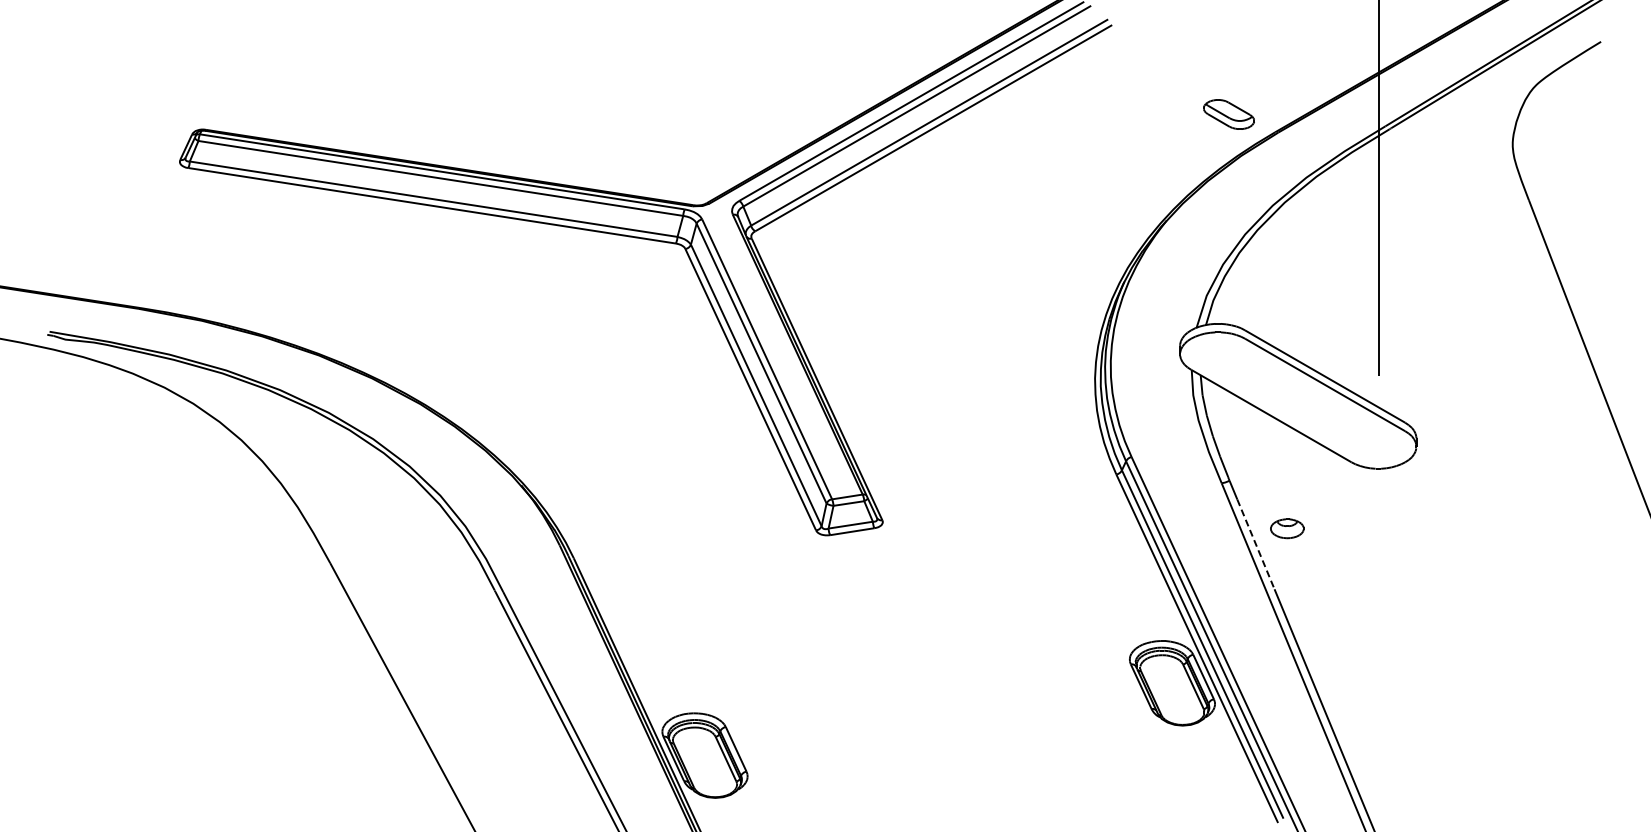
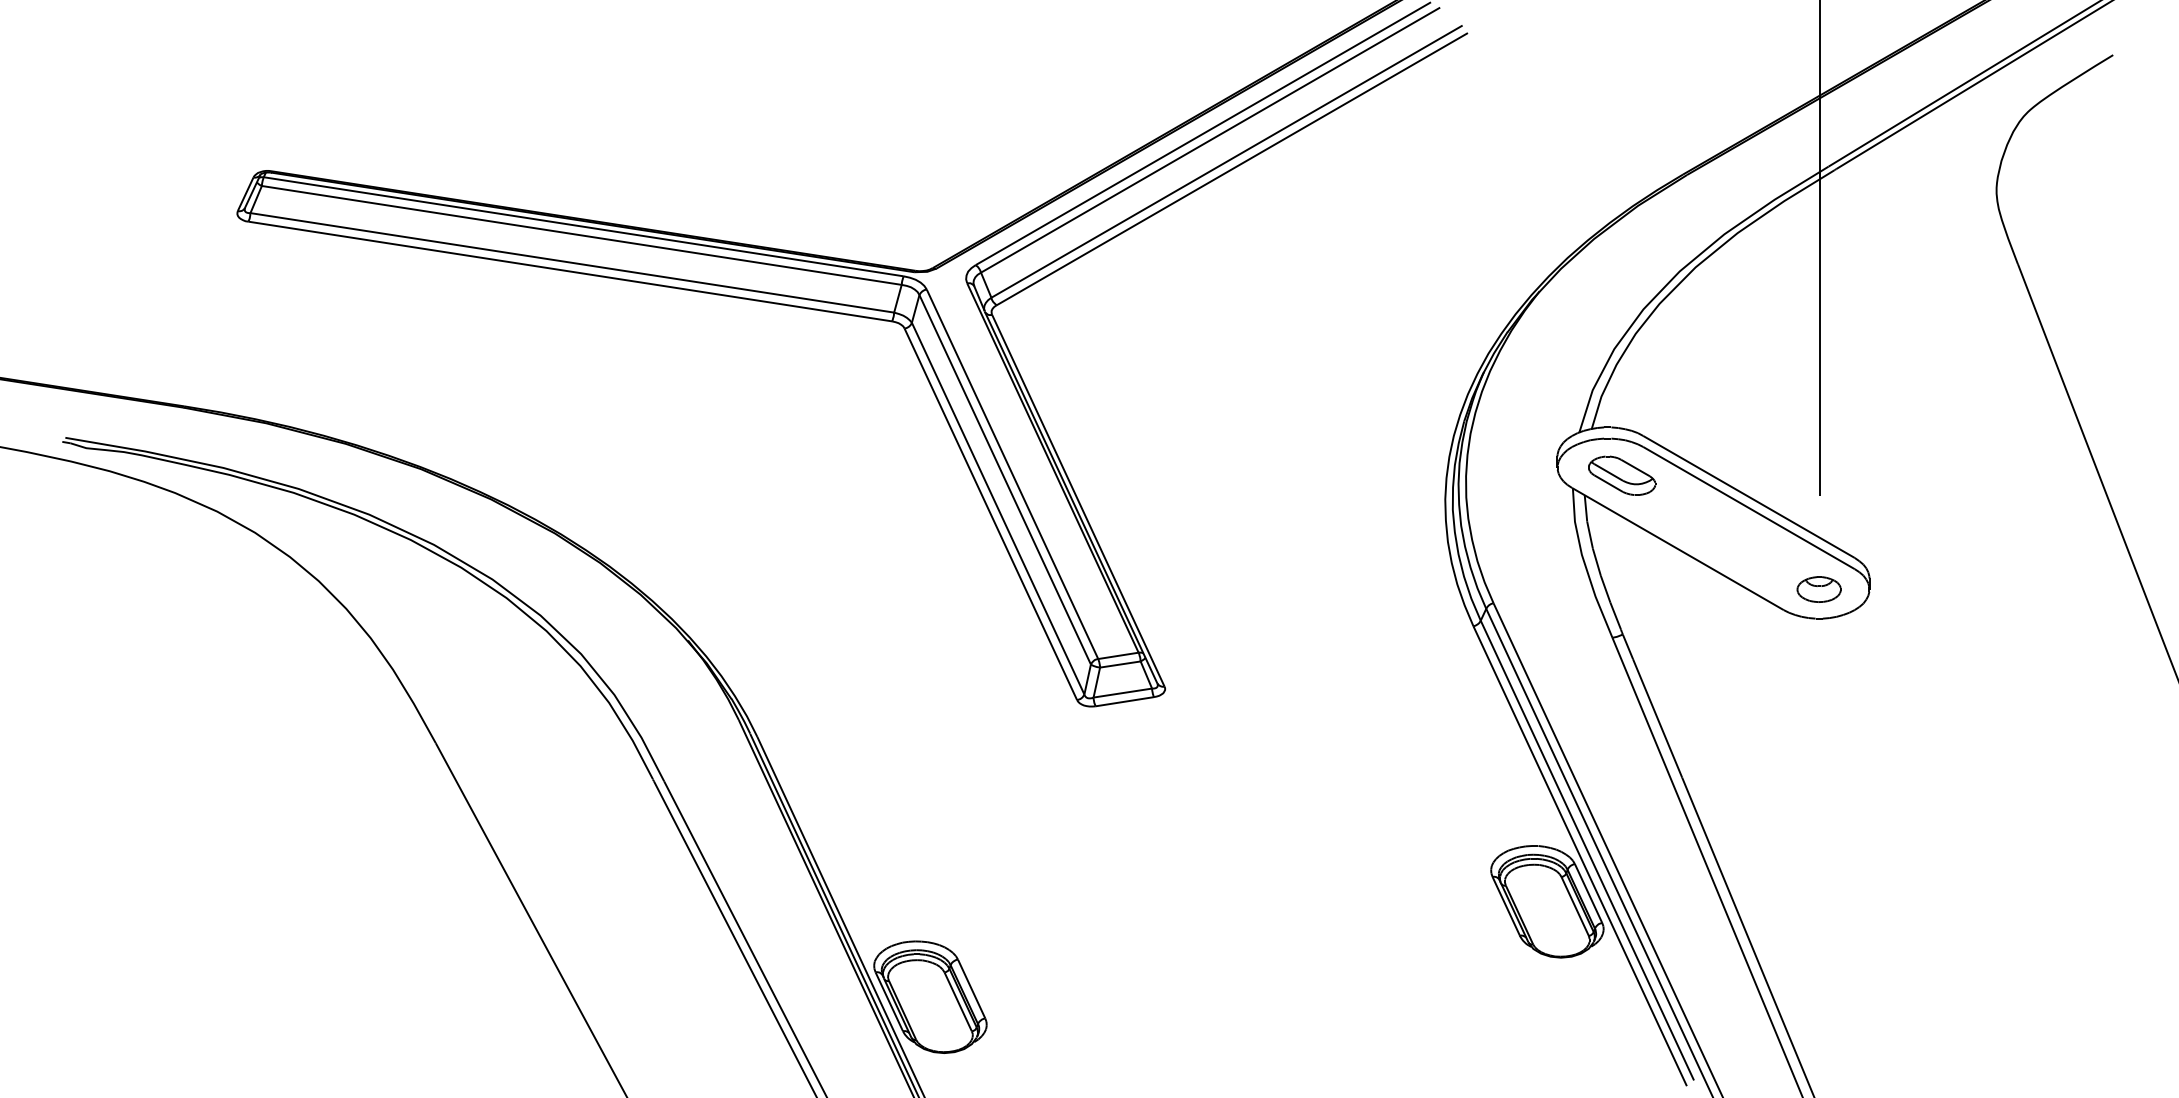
part: (1228, 114) -> (1621, 475), moved
part: (1287, 528) -> (1819, 589), moved
line: (1255, 544) -> (1657, 718), dashed -> solid

